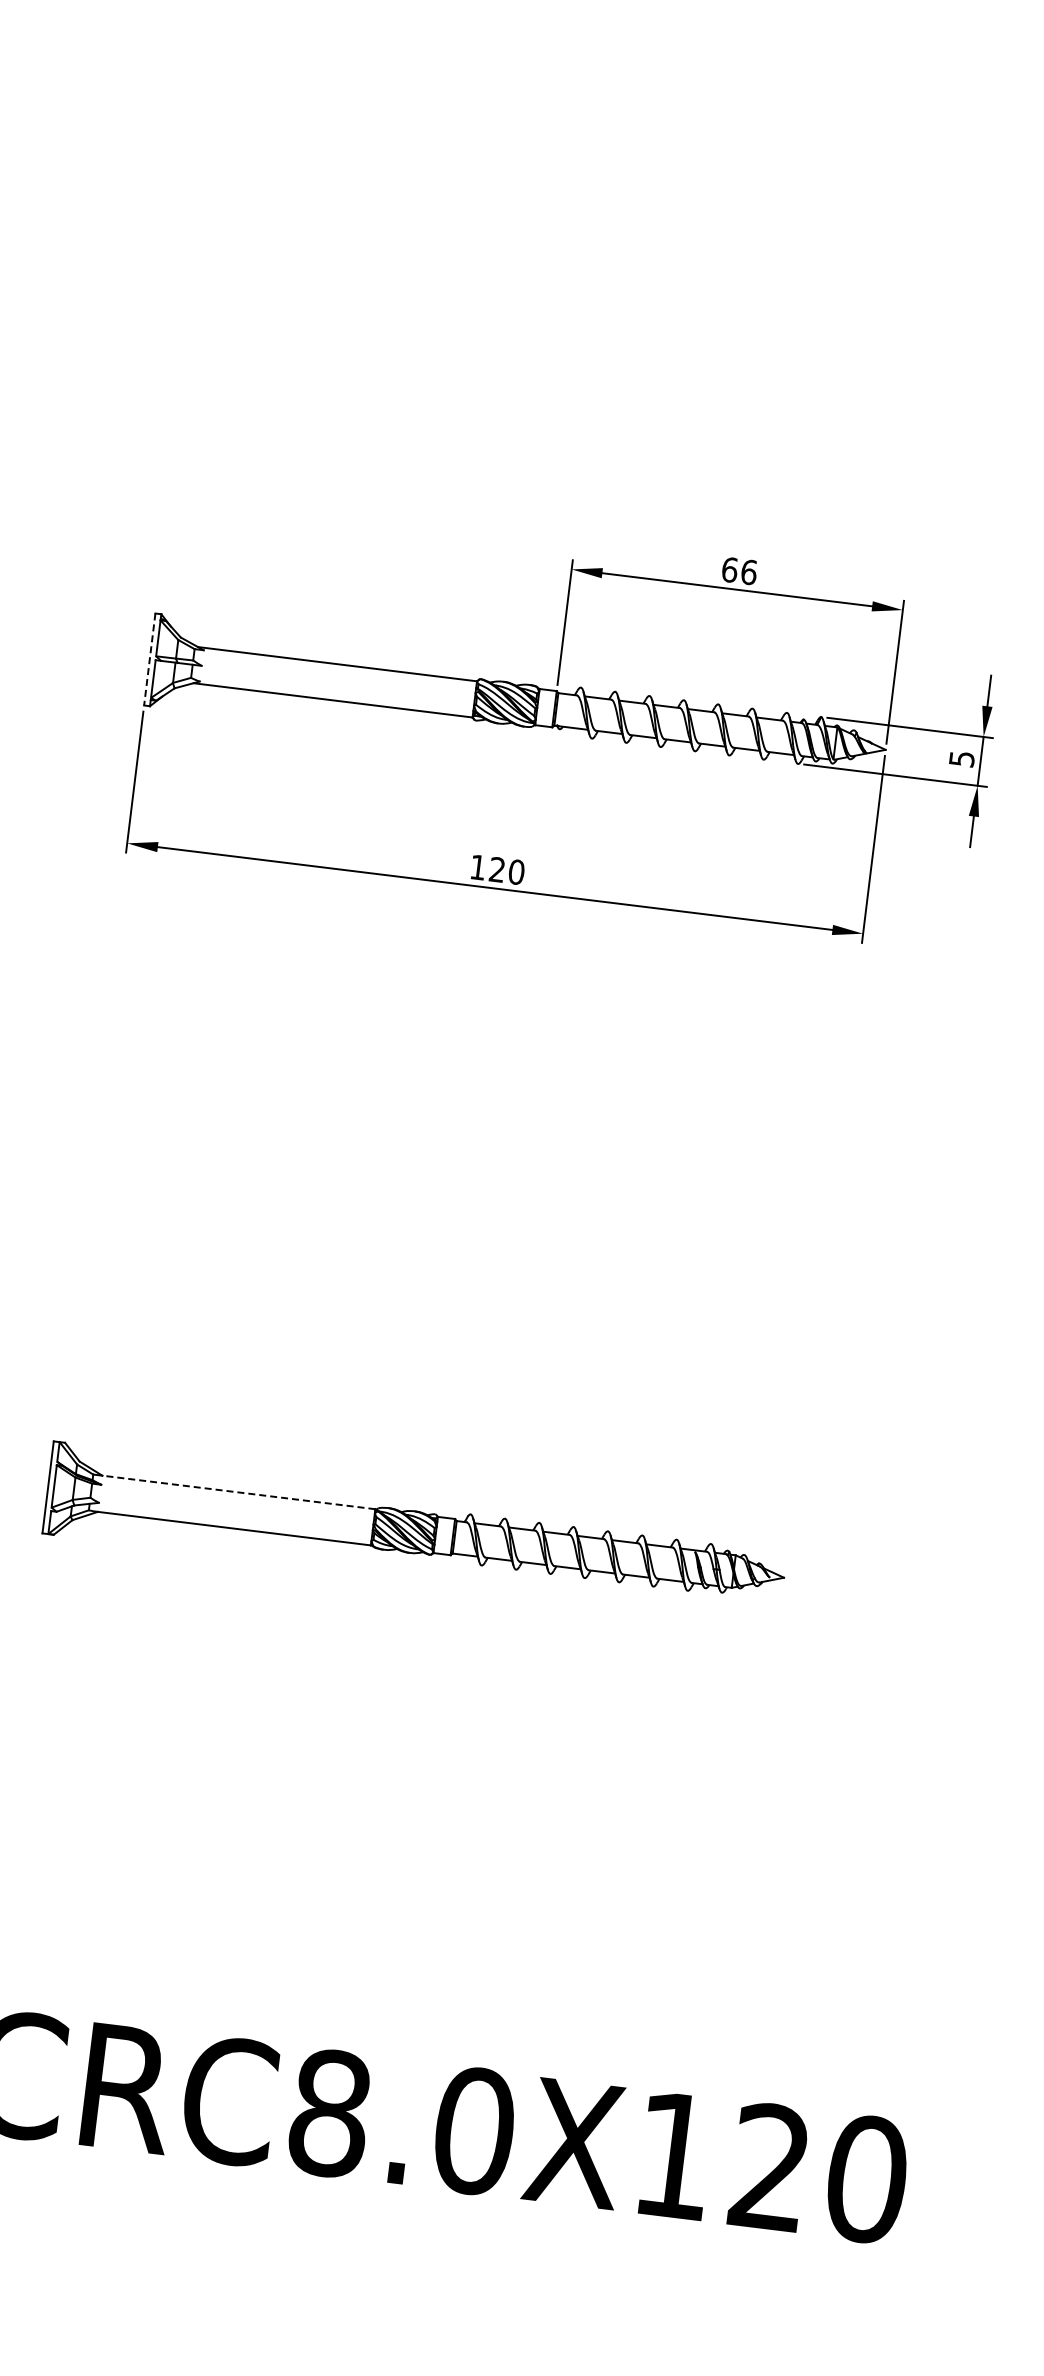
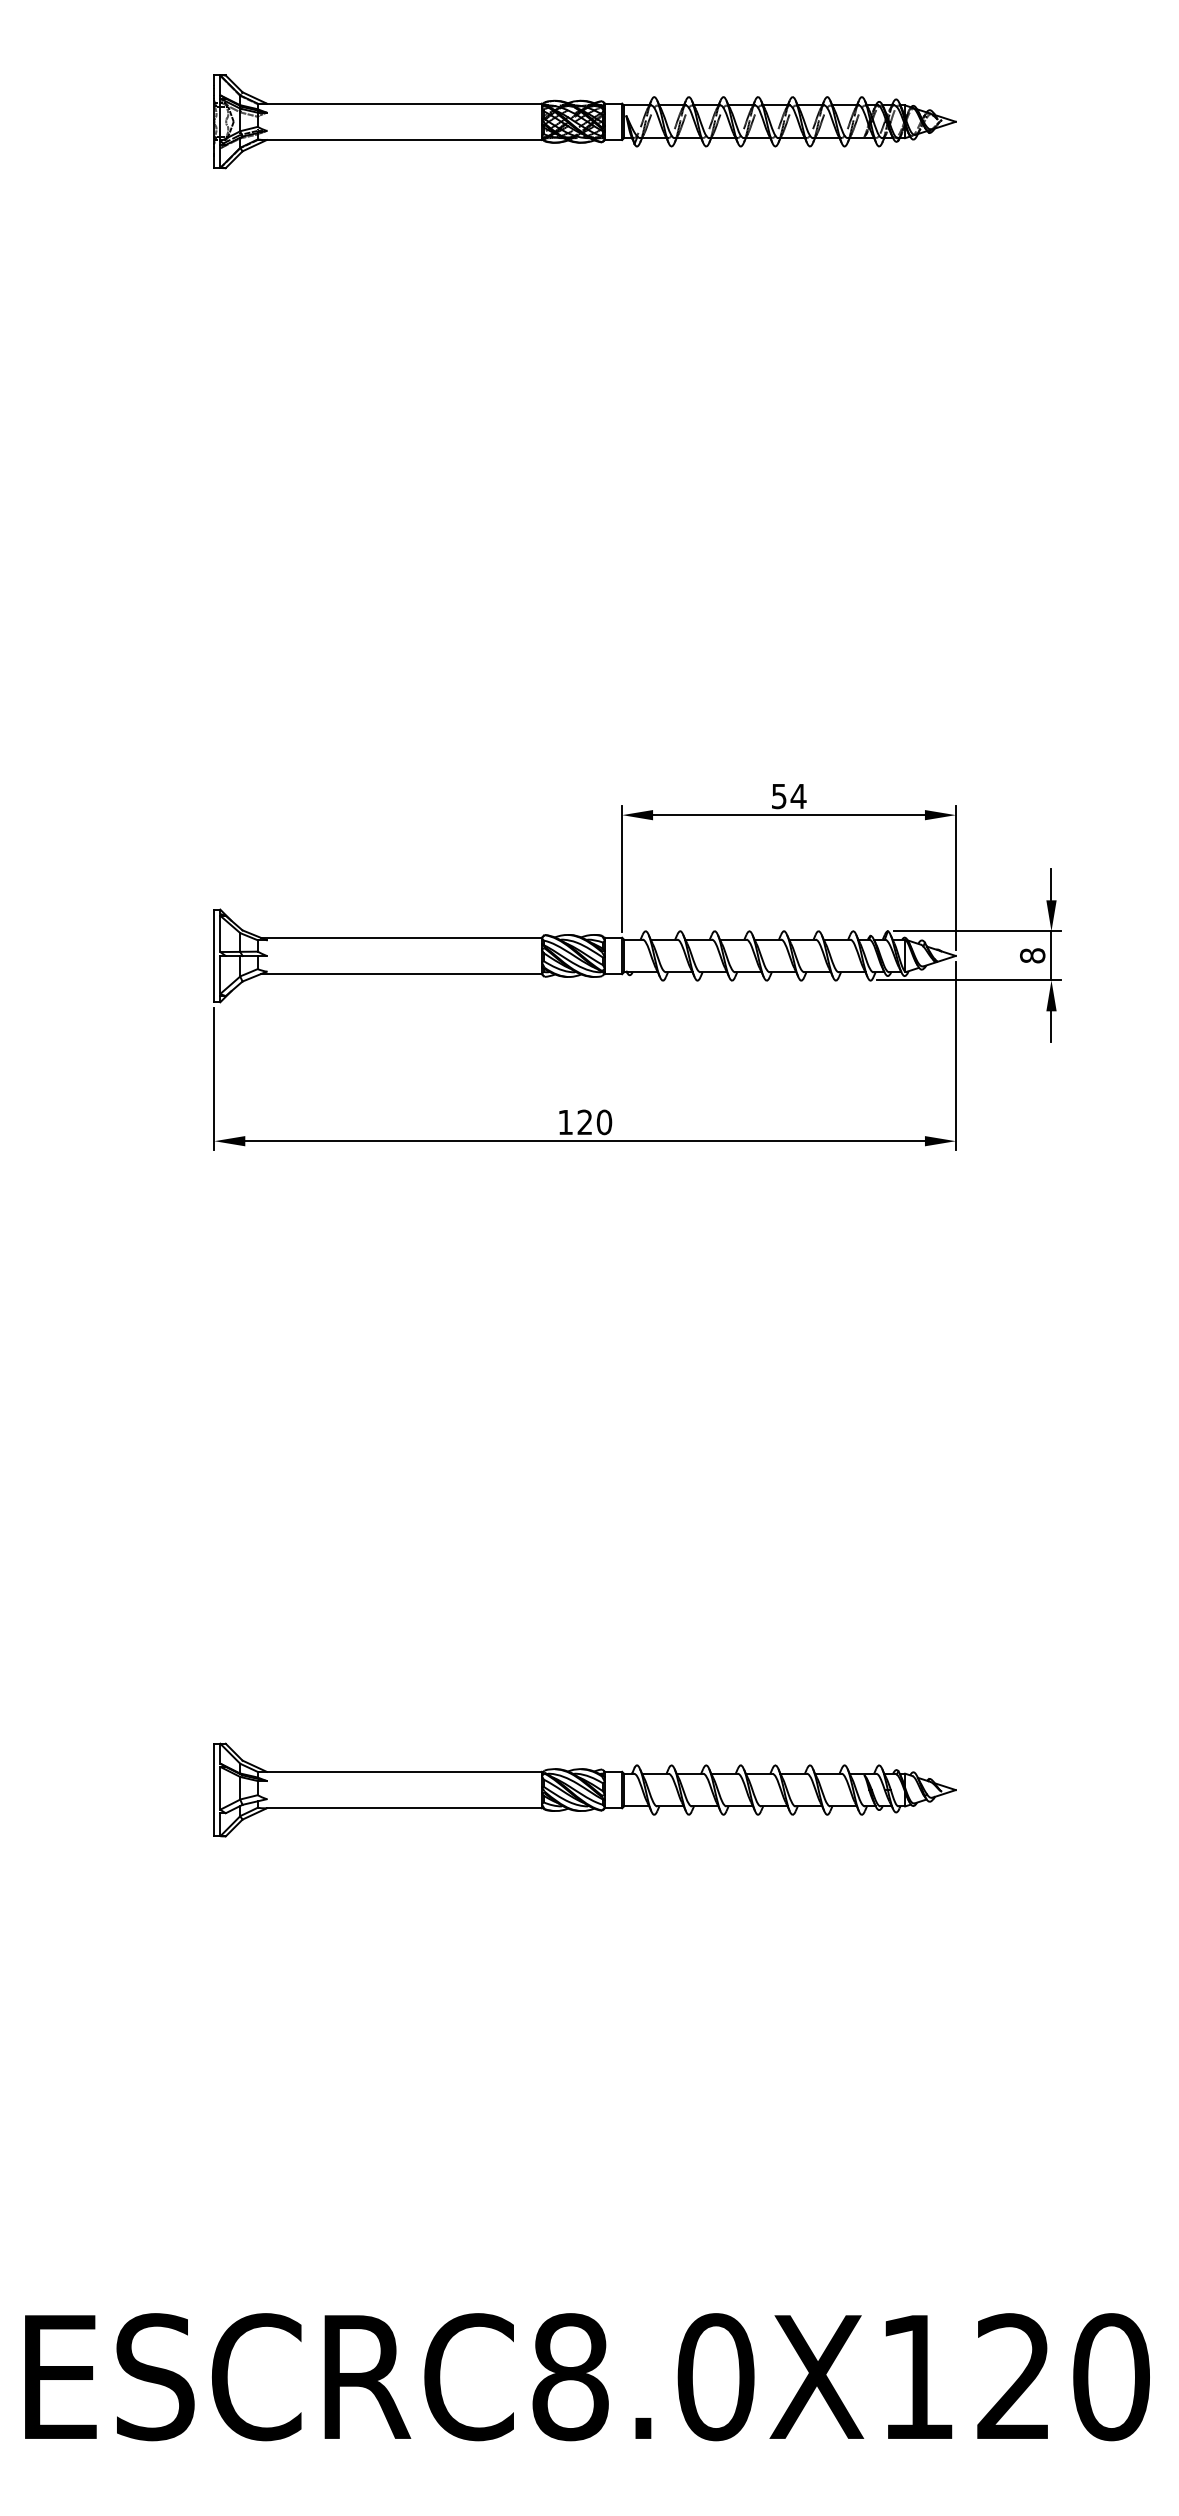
text: (739, 571) -> (788, 796), 66 -> 54
line: (149, 660) -> (214, 956), dashed -> solid
text: (961, 758) -> (1032, 955), 5 -> 8
line: (239, 1492) -> (404, 1771), dashed -> solid

